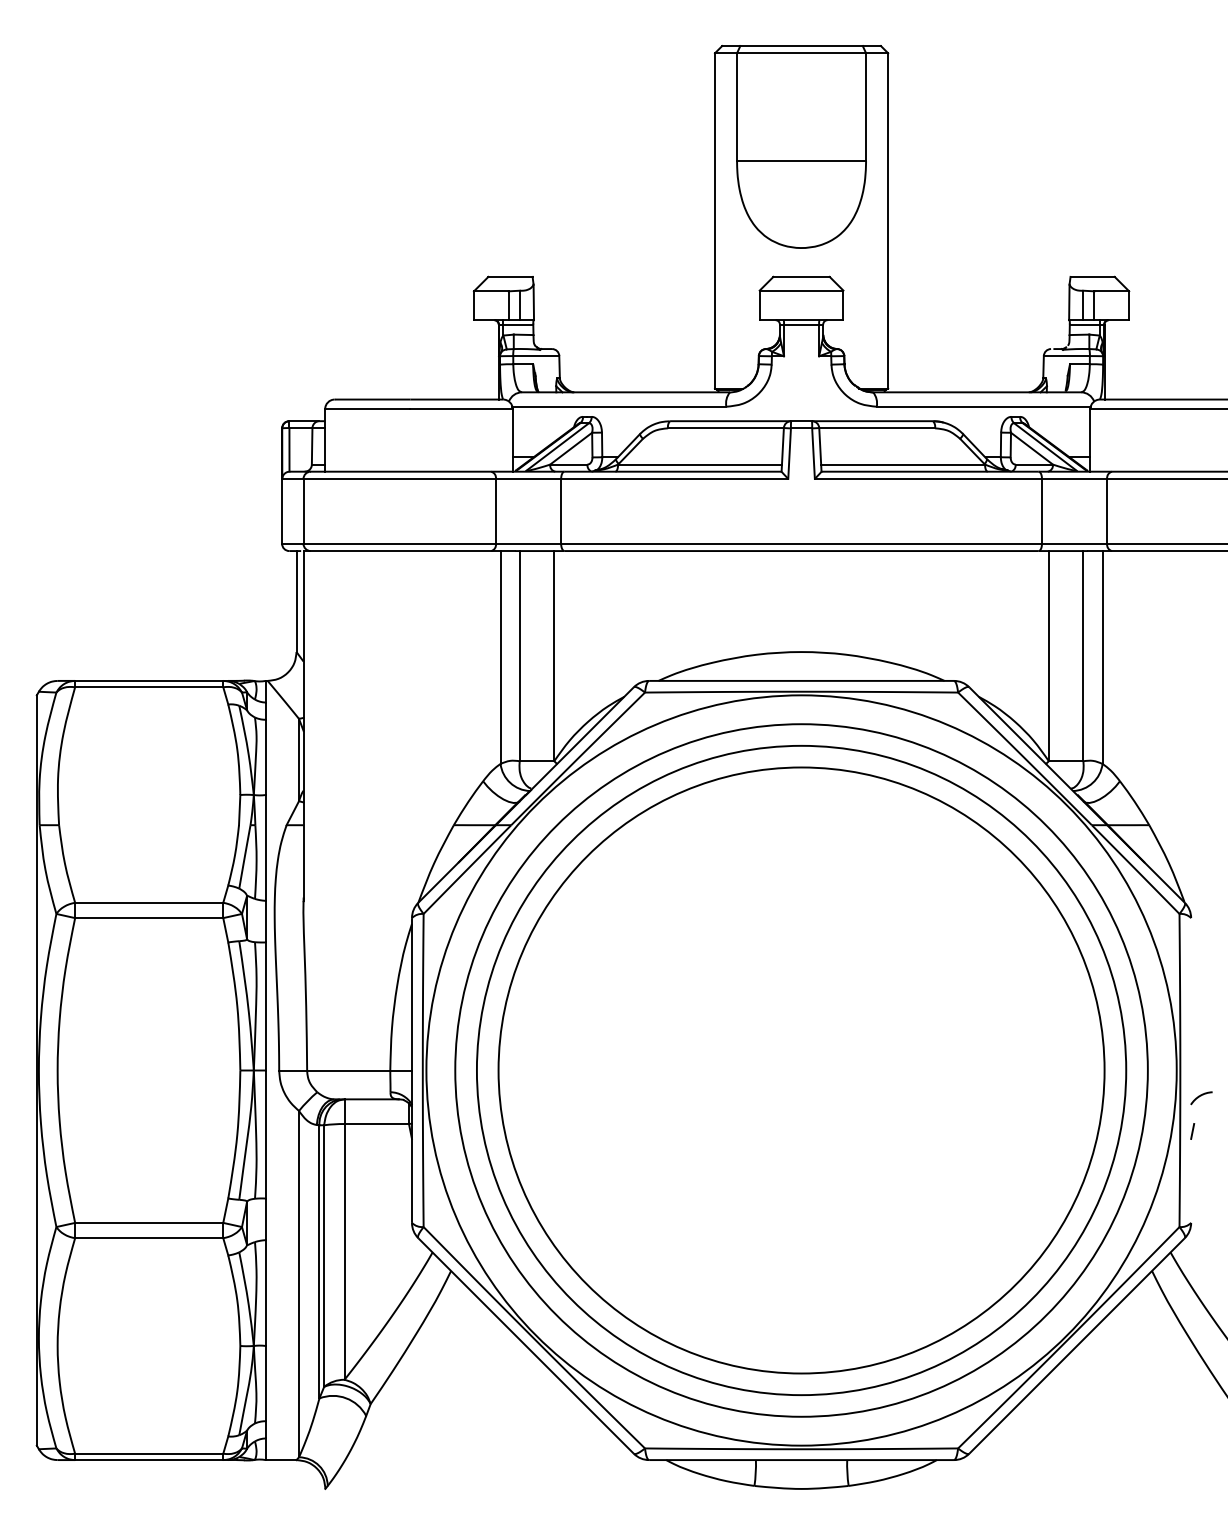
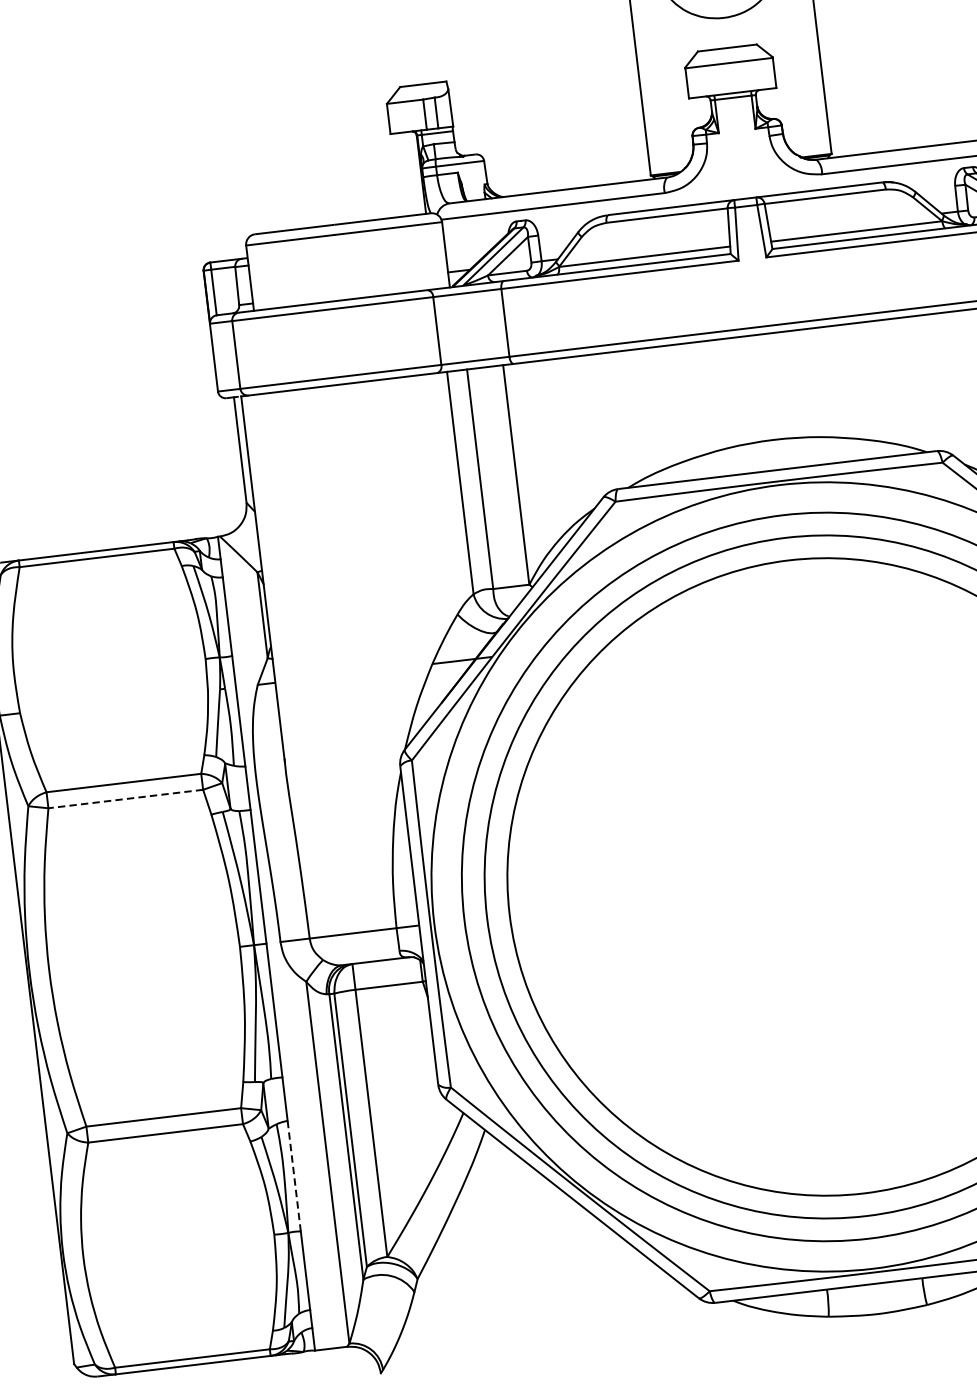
line: (148, 918) -> (125, 799), solid -> dashed
line: (265, 1293) -> (294, 1176), solid -> dashed

